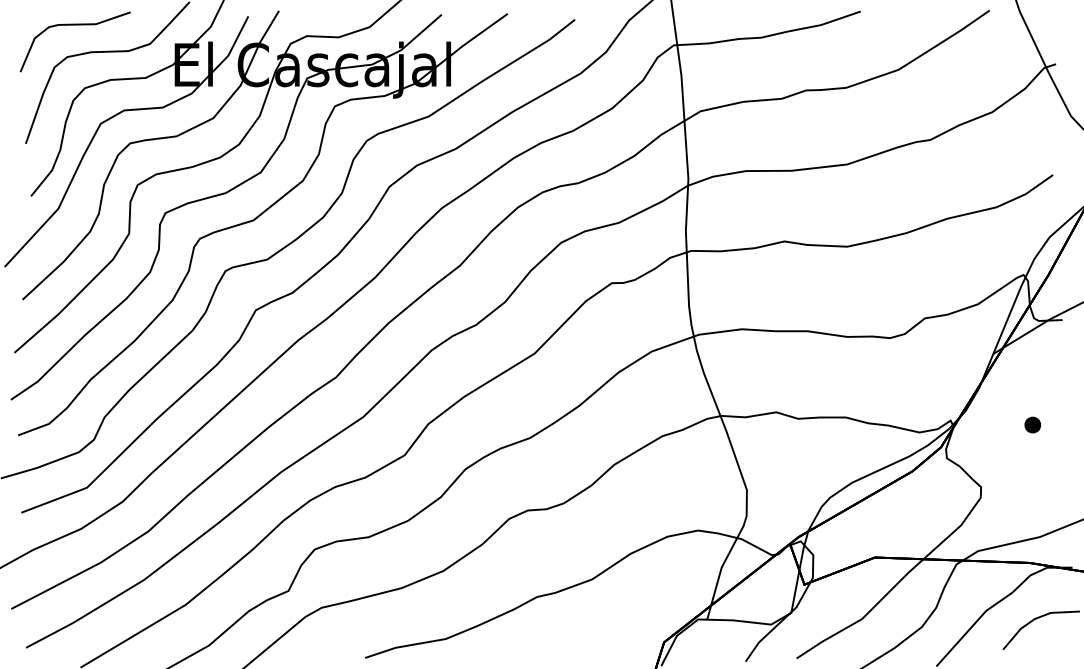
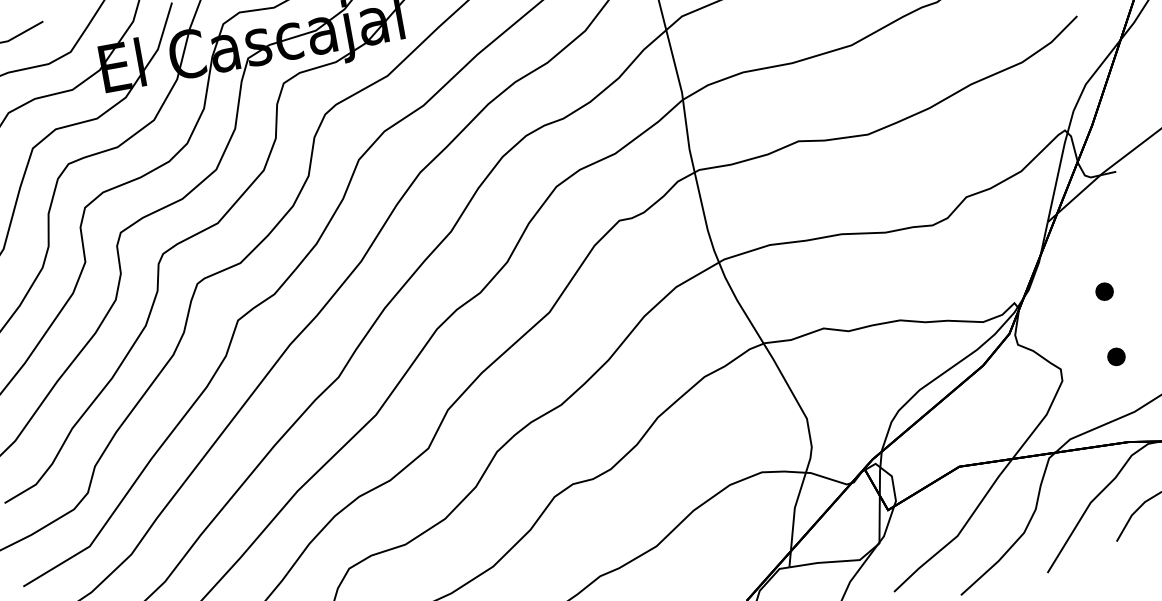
part: (1032, 484) -> (1116, 356), added

